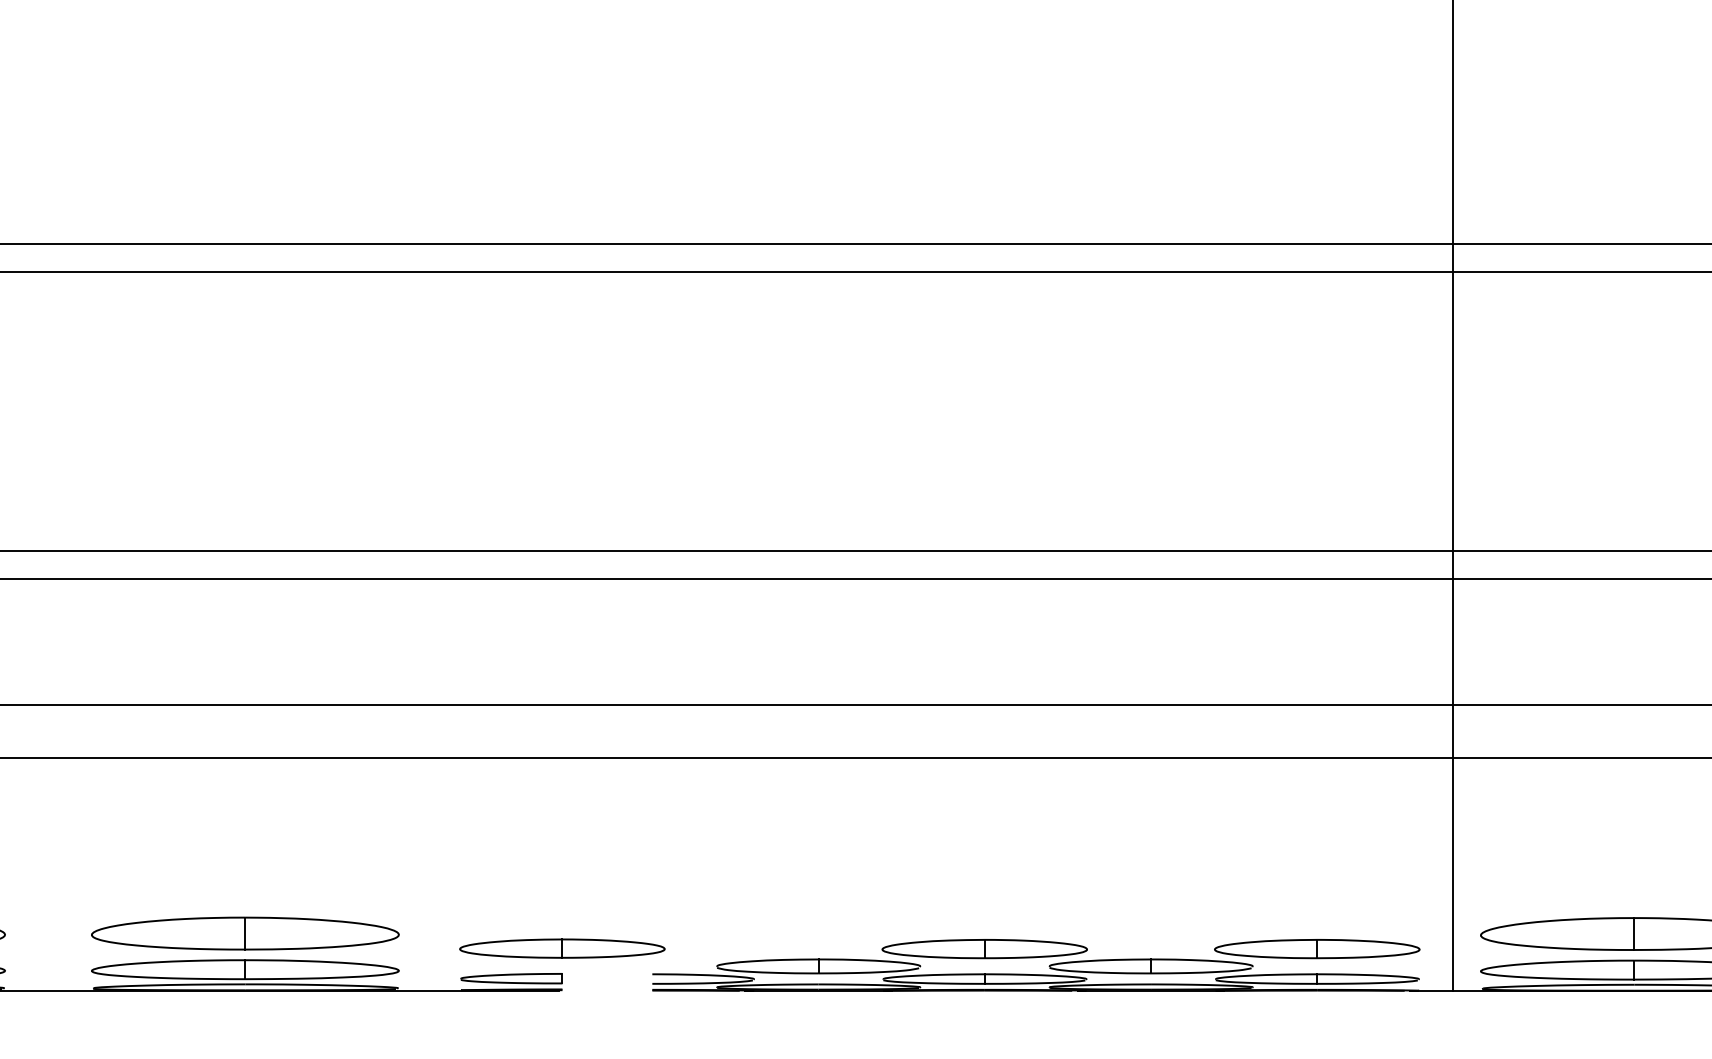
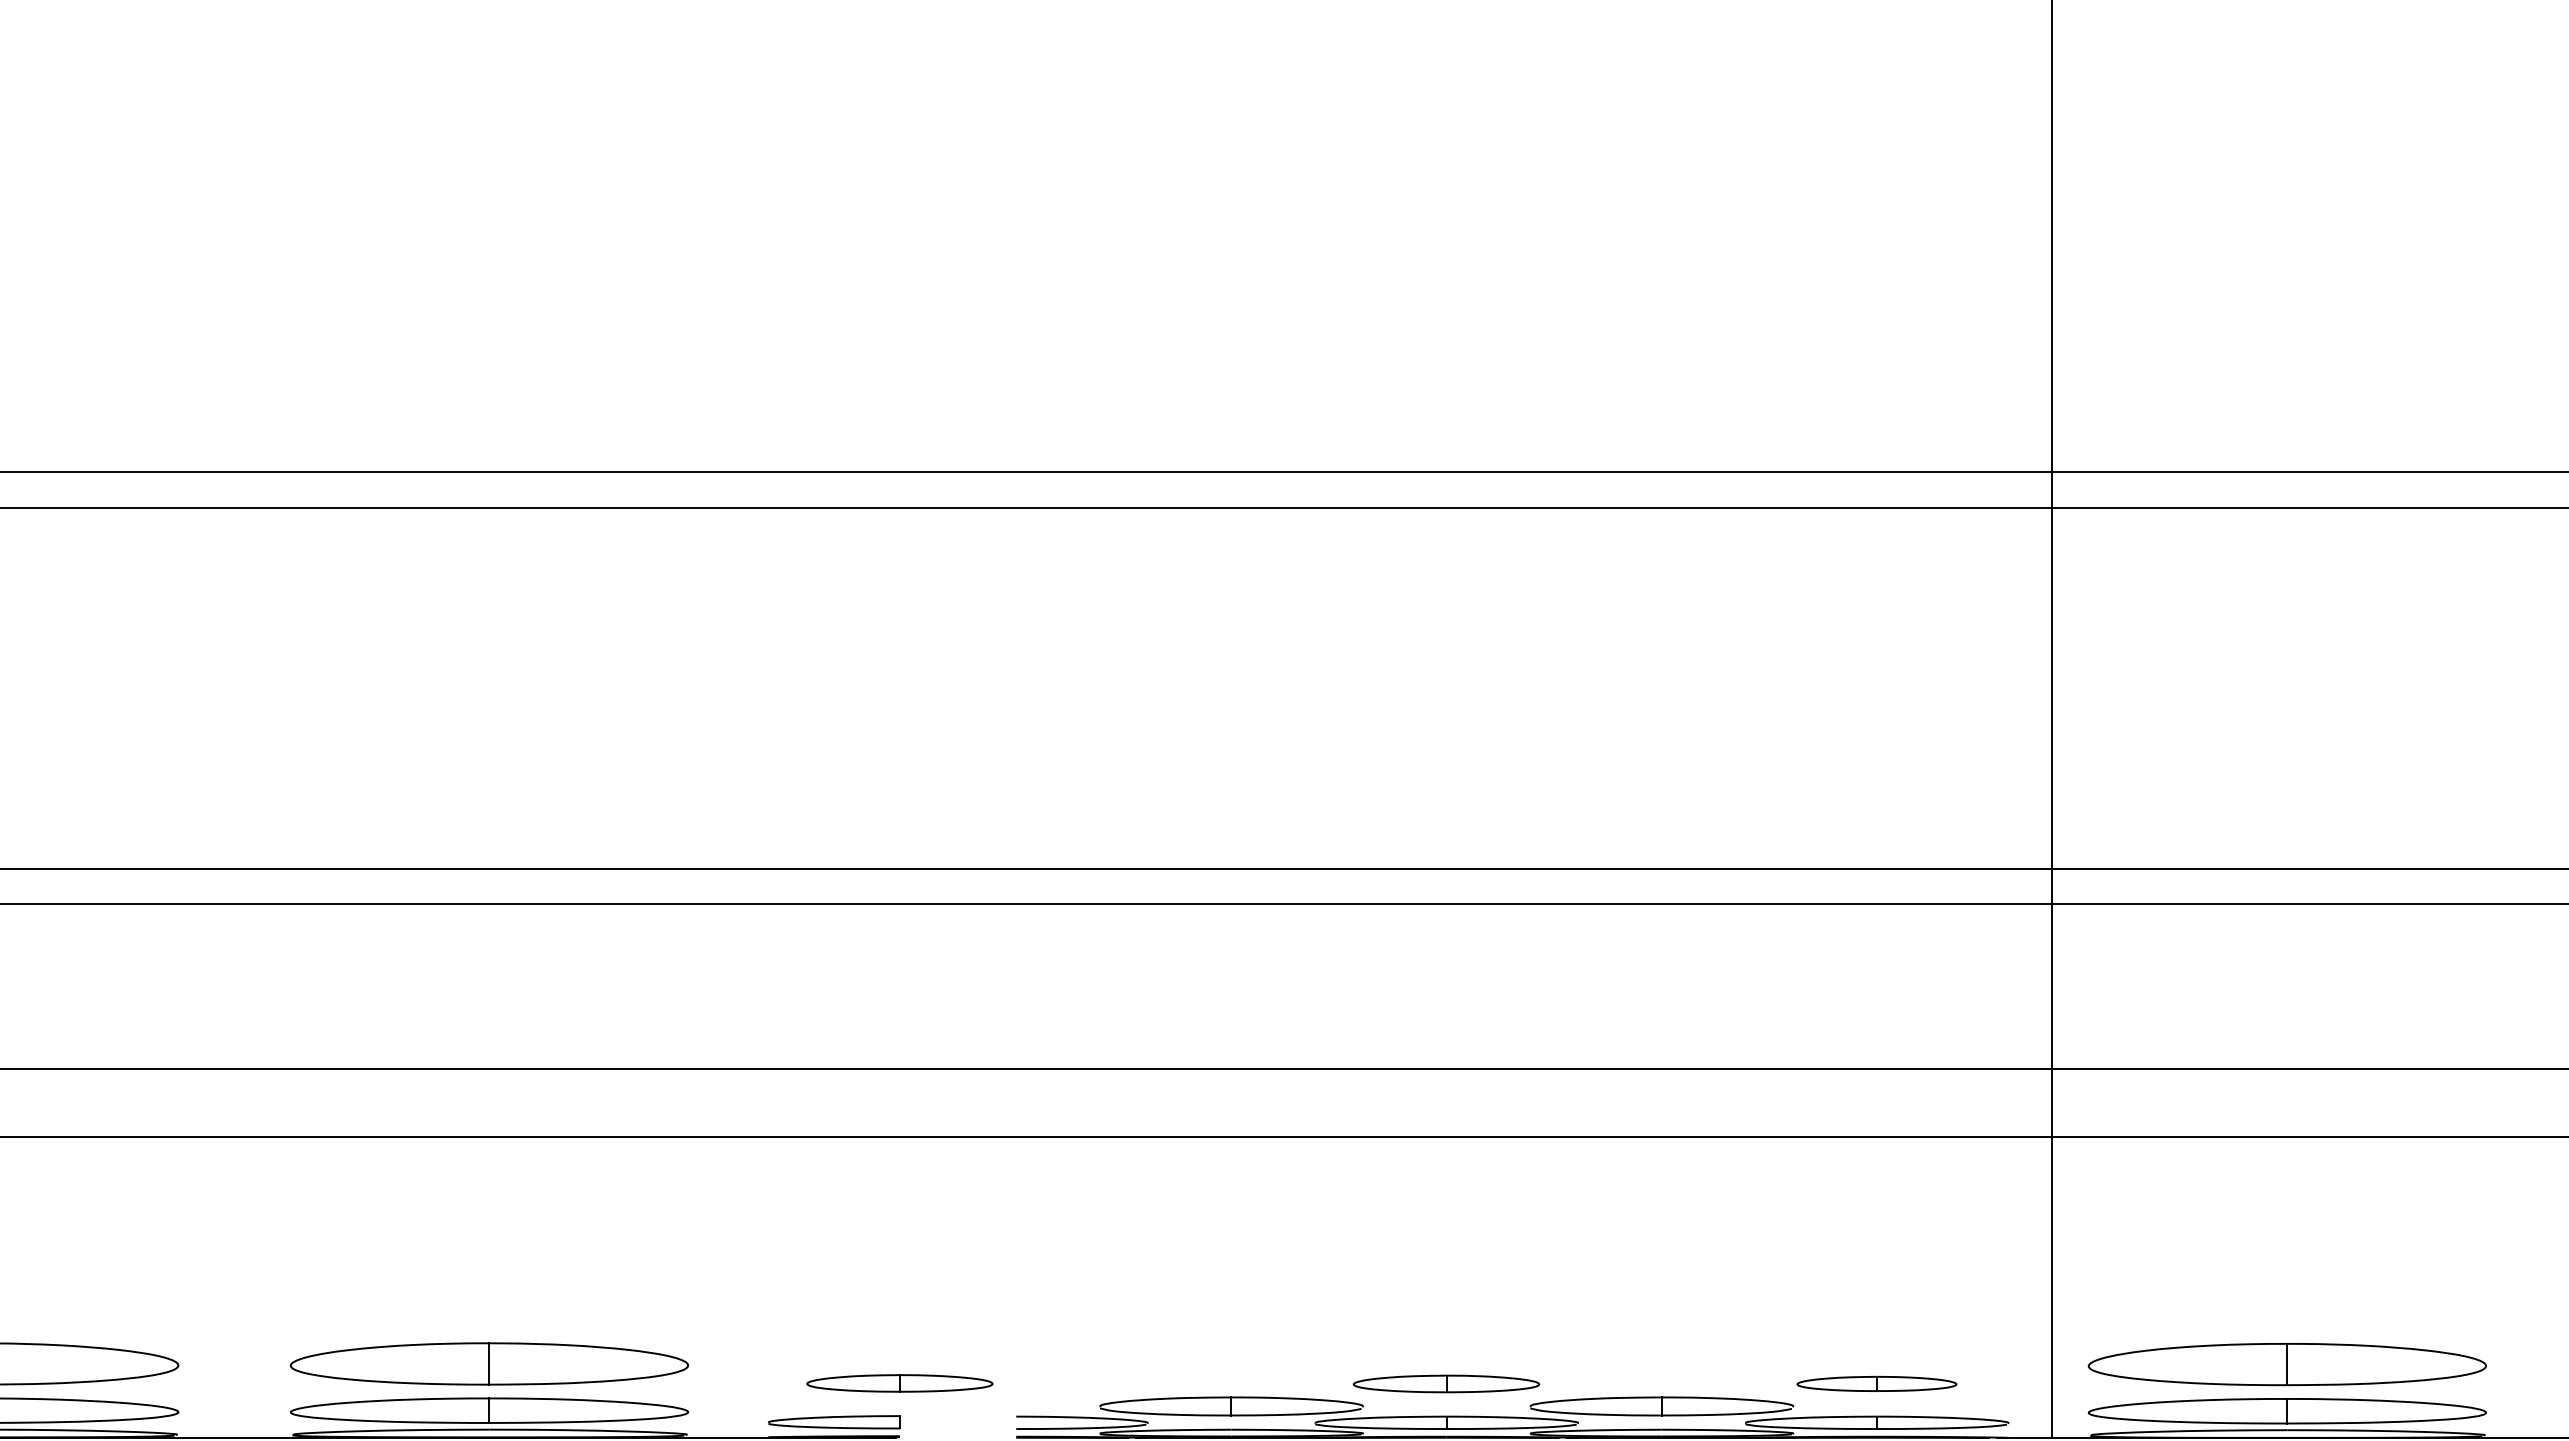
part: (562, 948) -> (899, 1383), size x0.7
part: (984, 948) -> (1446, 1383), size x0.7
part: (1316, 948) -> (1876, 1383), size x0.6

